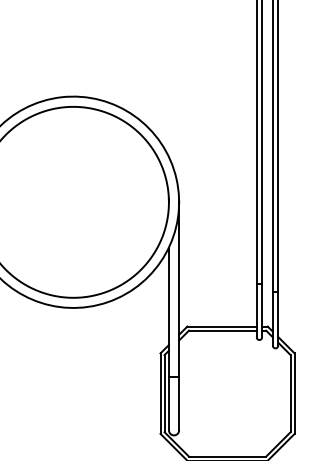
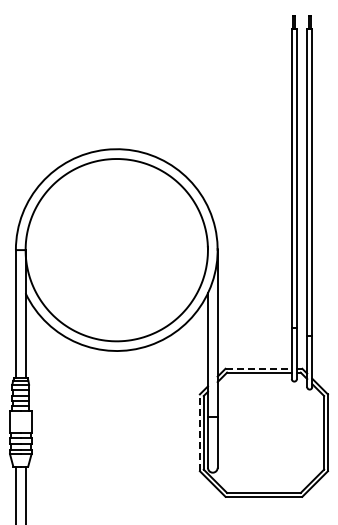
line: (222, 326) -> (259, 368), solid -> dashed
line: (160, 393) -> (199, 432), solid -> dashed

